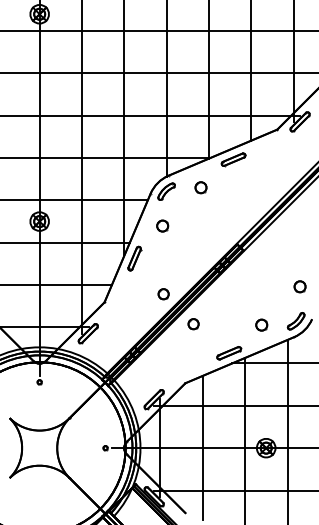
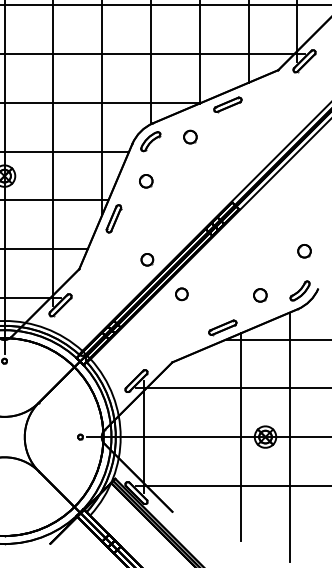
line: (202, 447) -> (192, 436), removed

